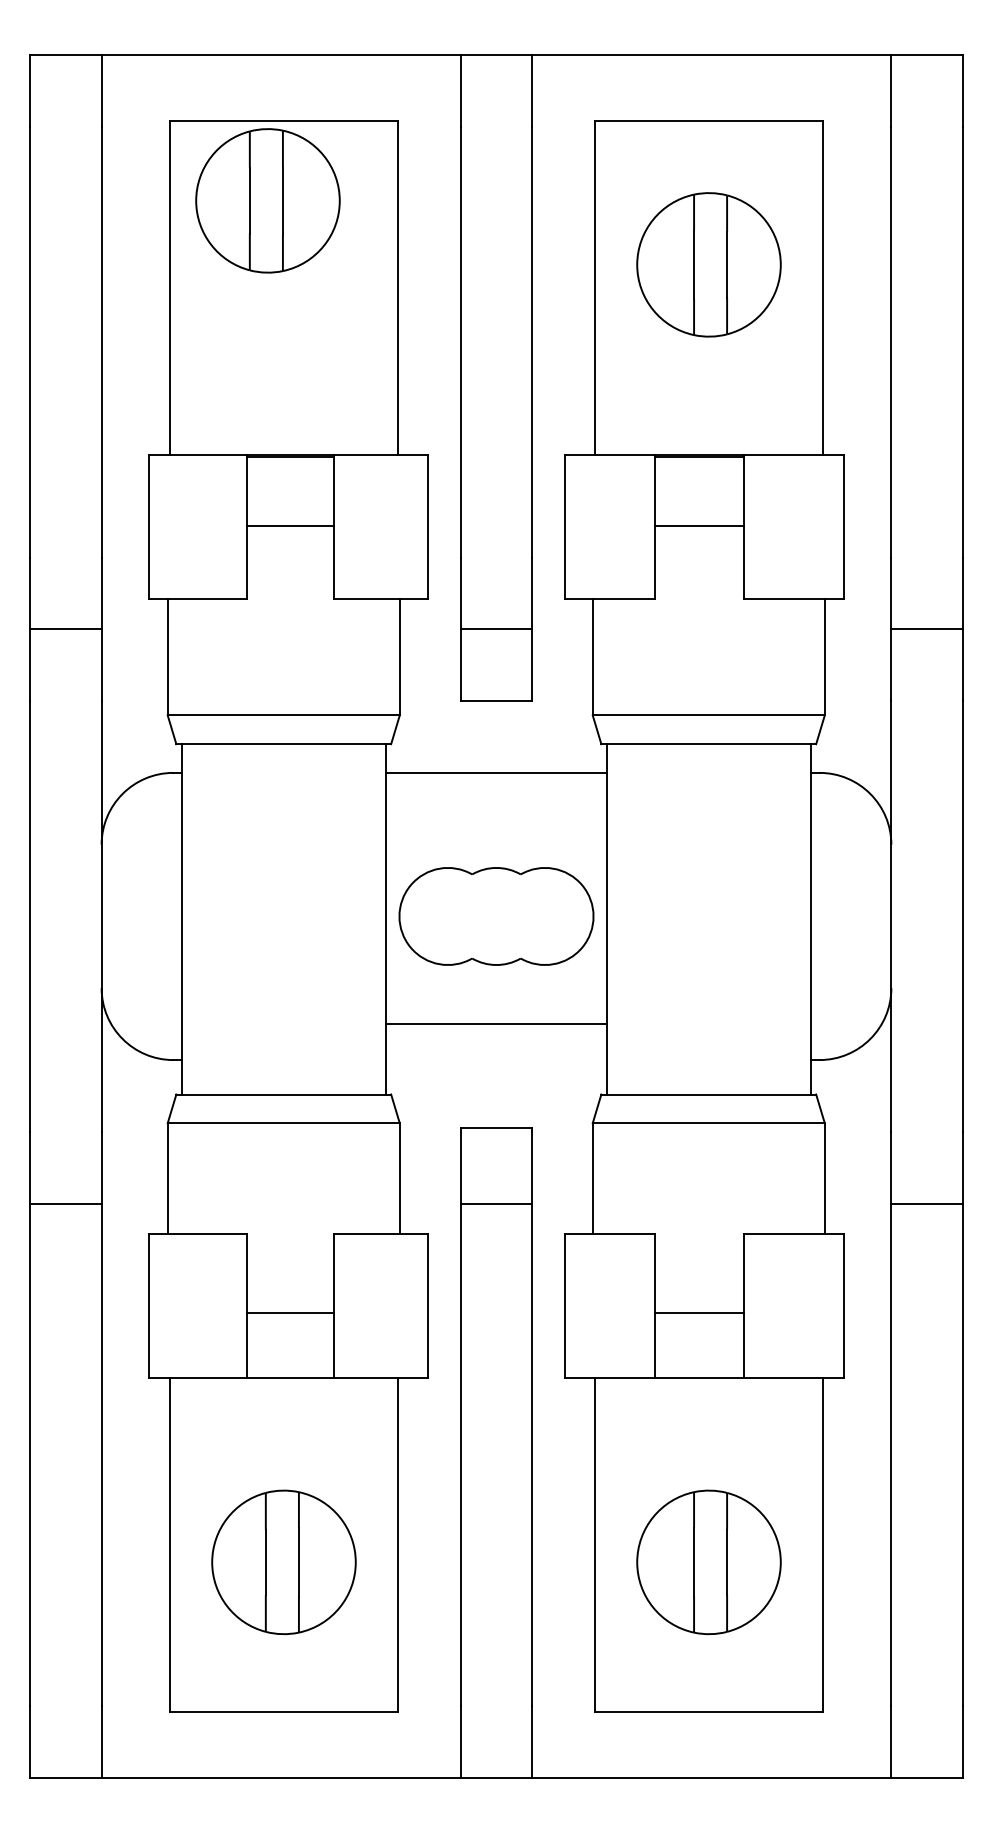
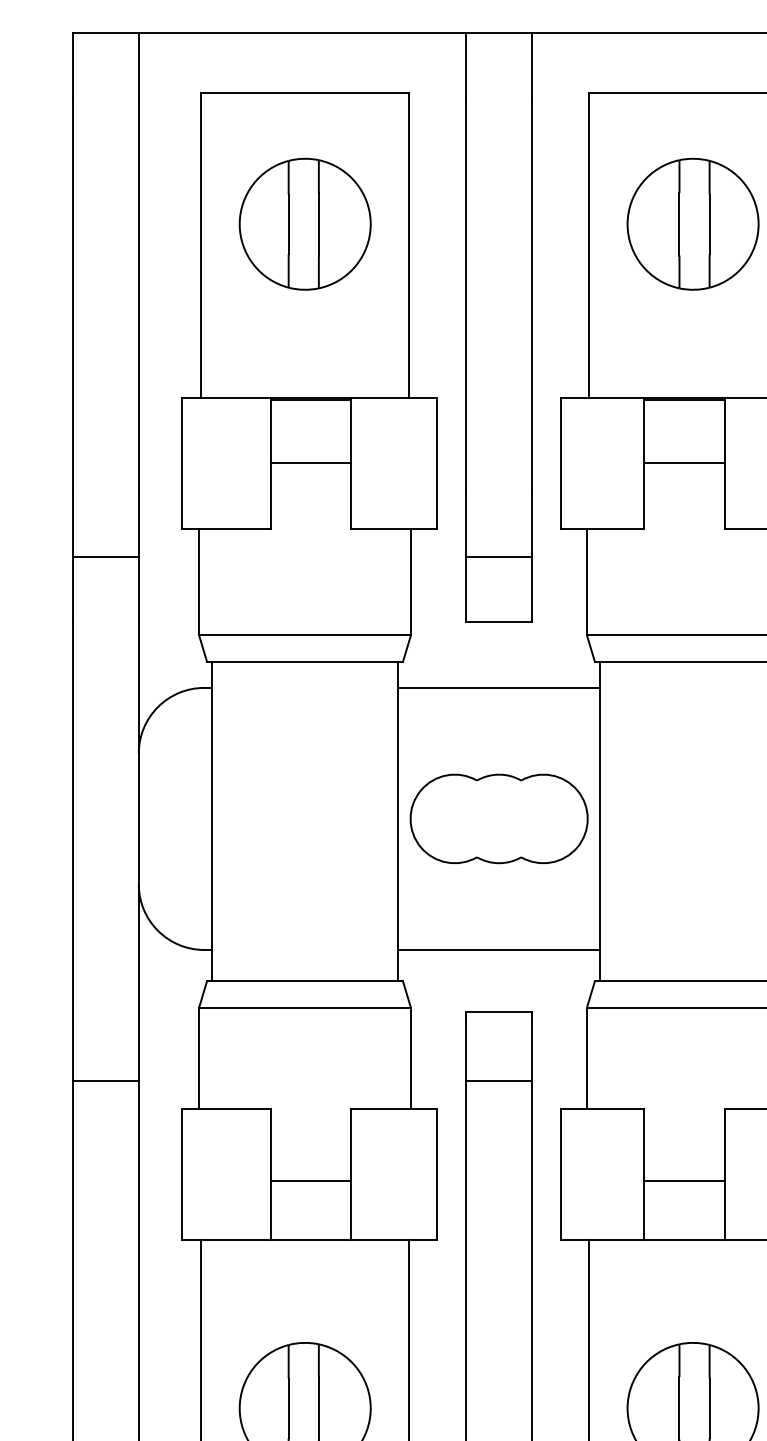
part: (267, 200) -> (304, 223), moved
line: (495, 1024) -> (498, 950), moved

